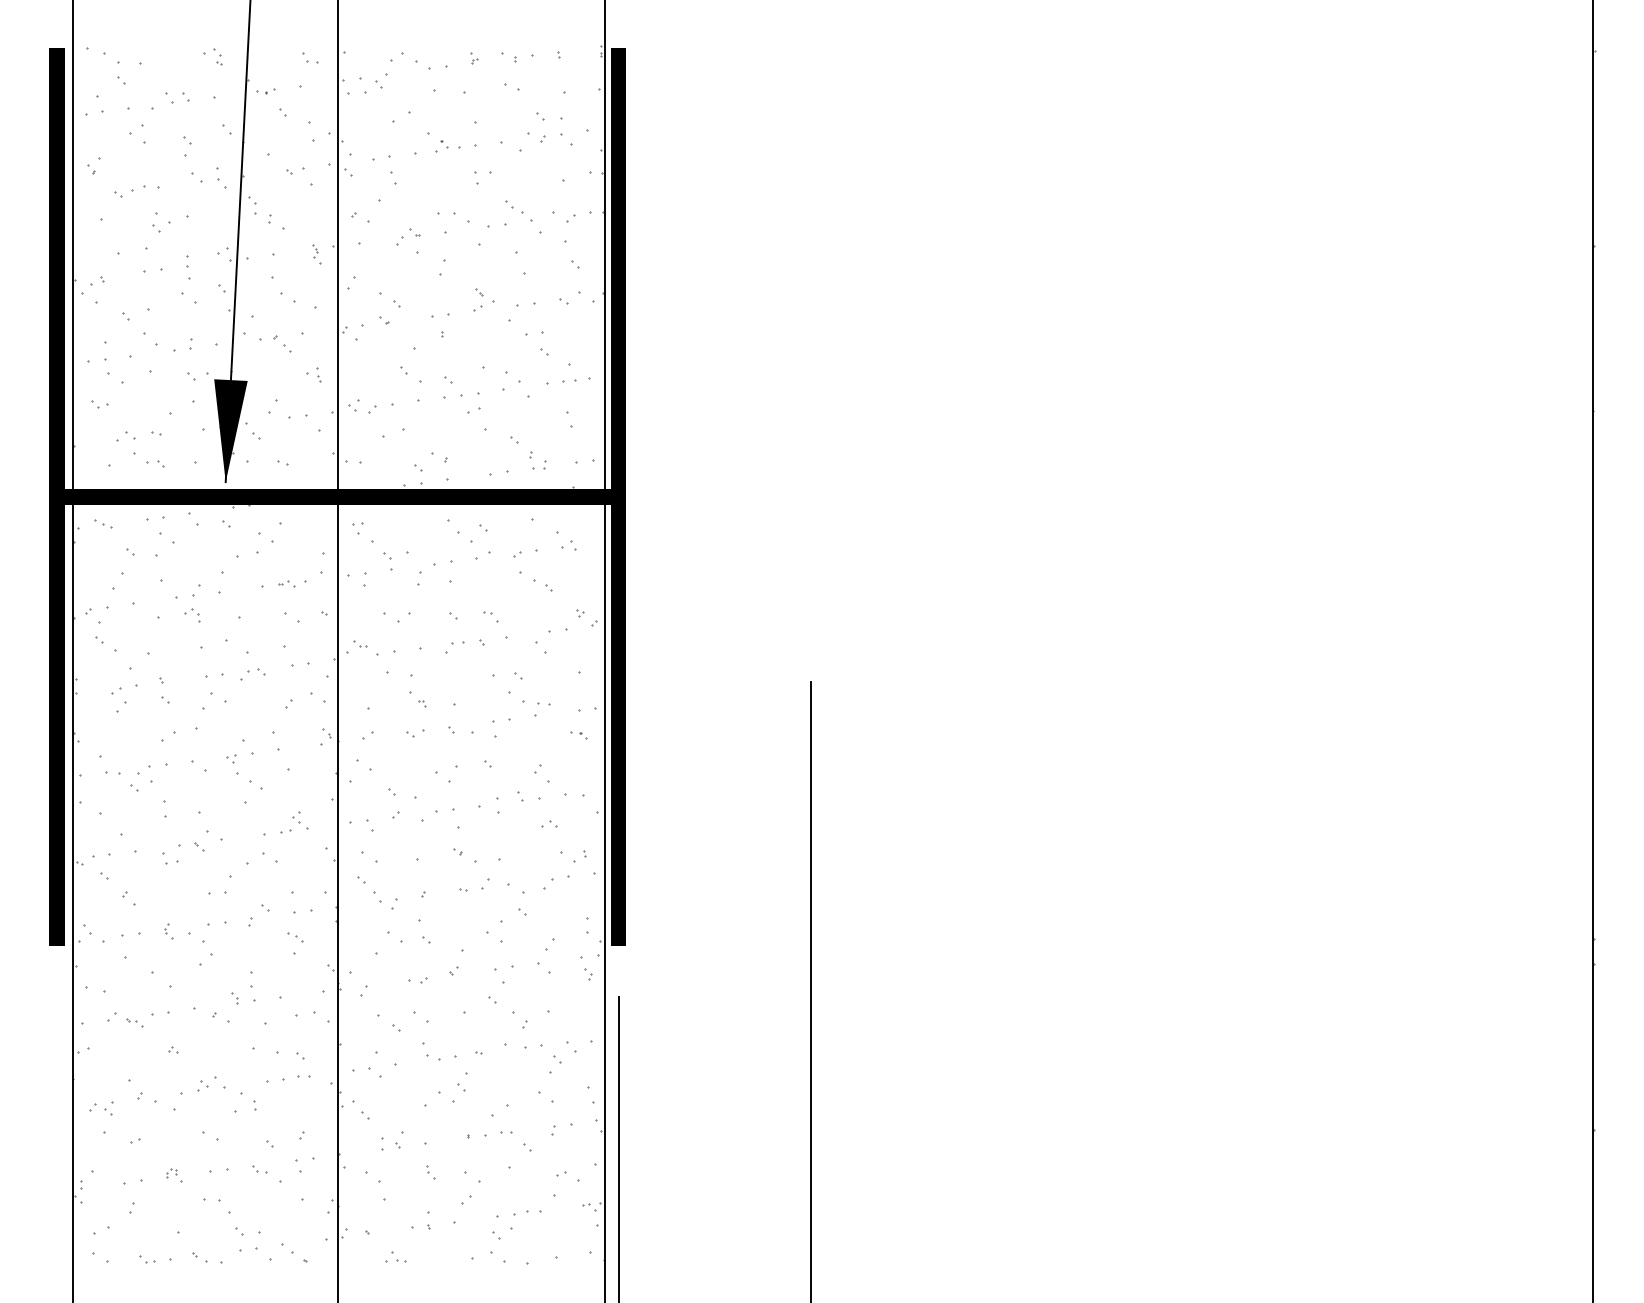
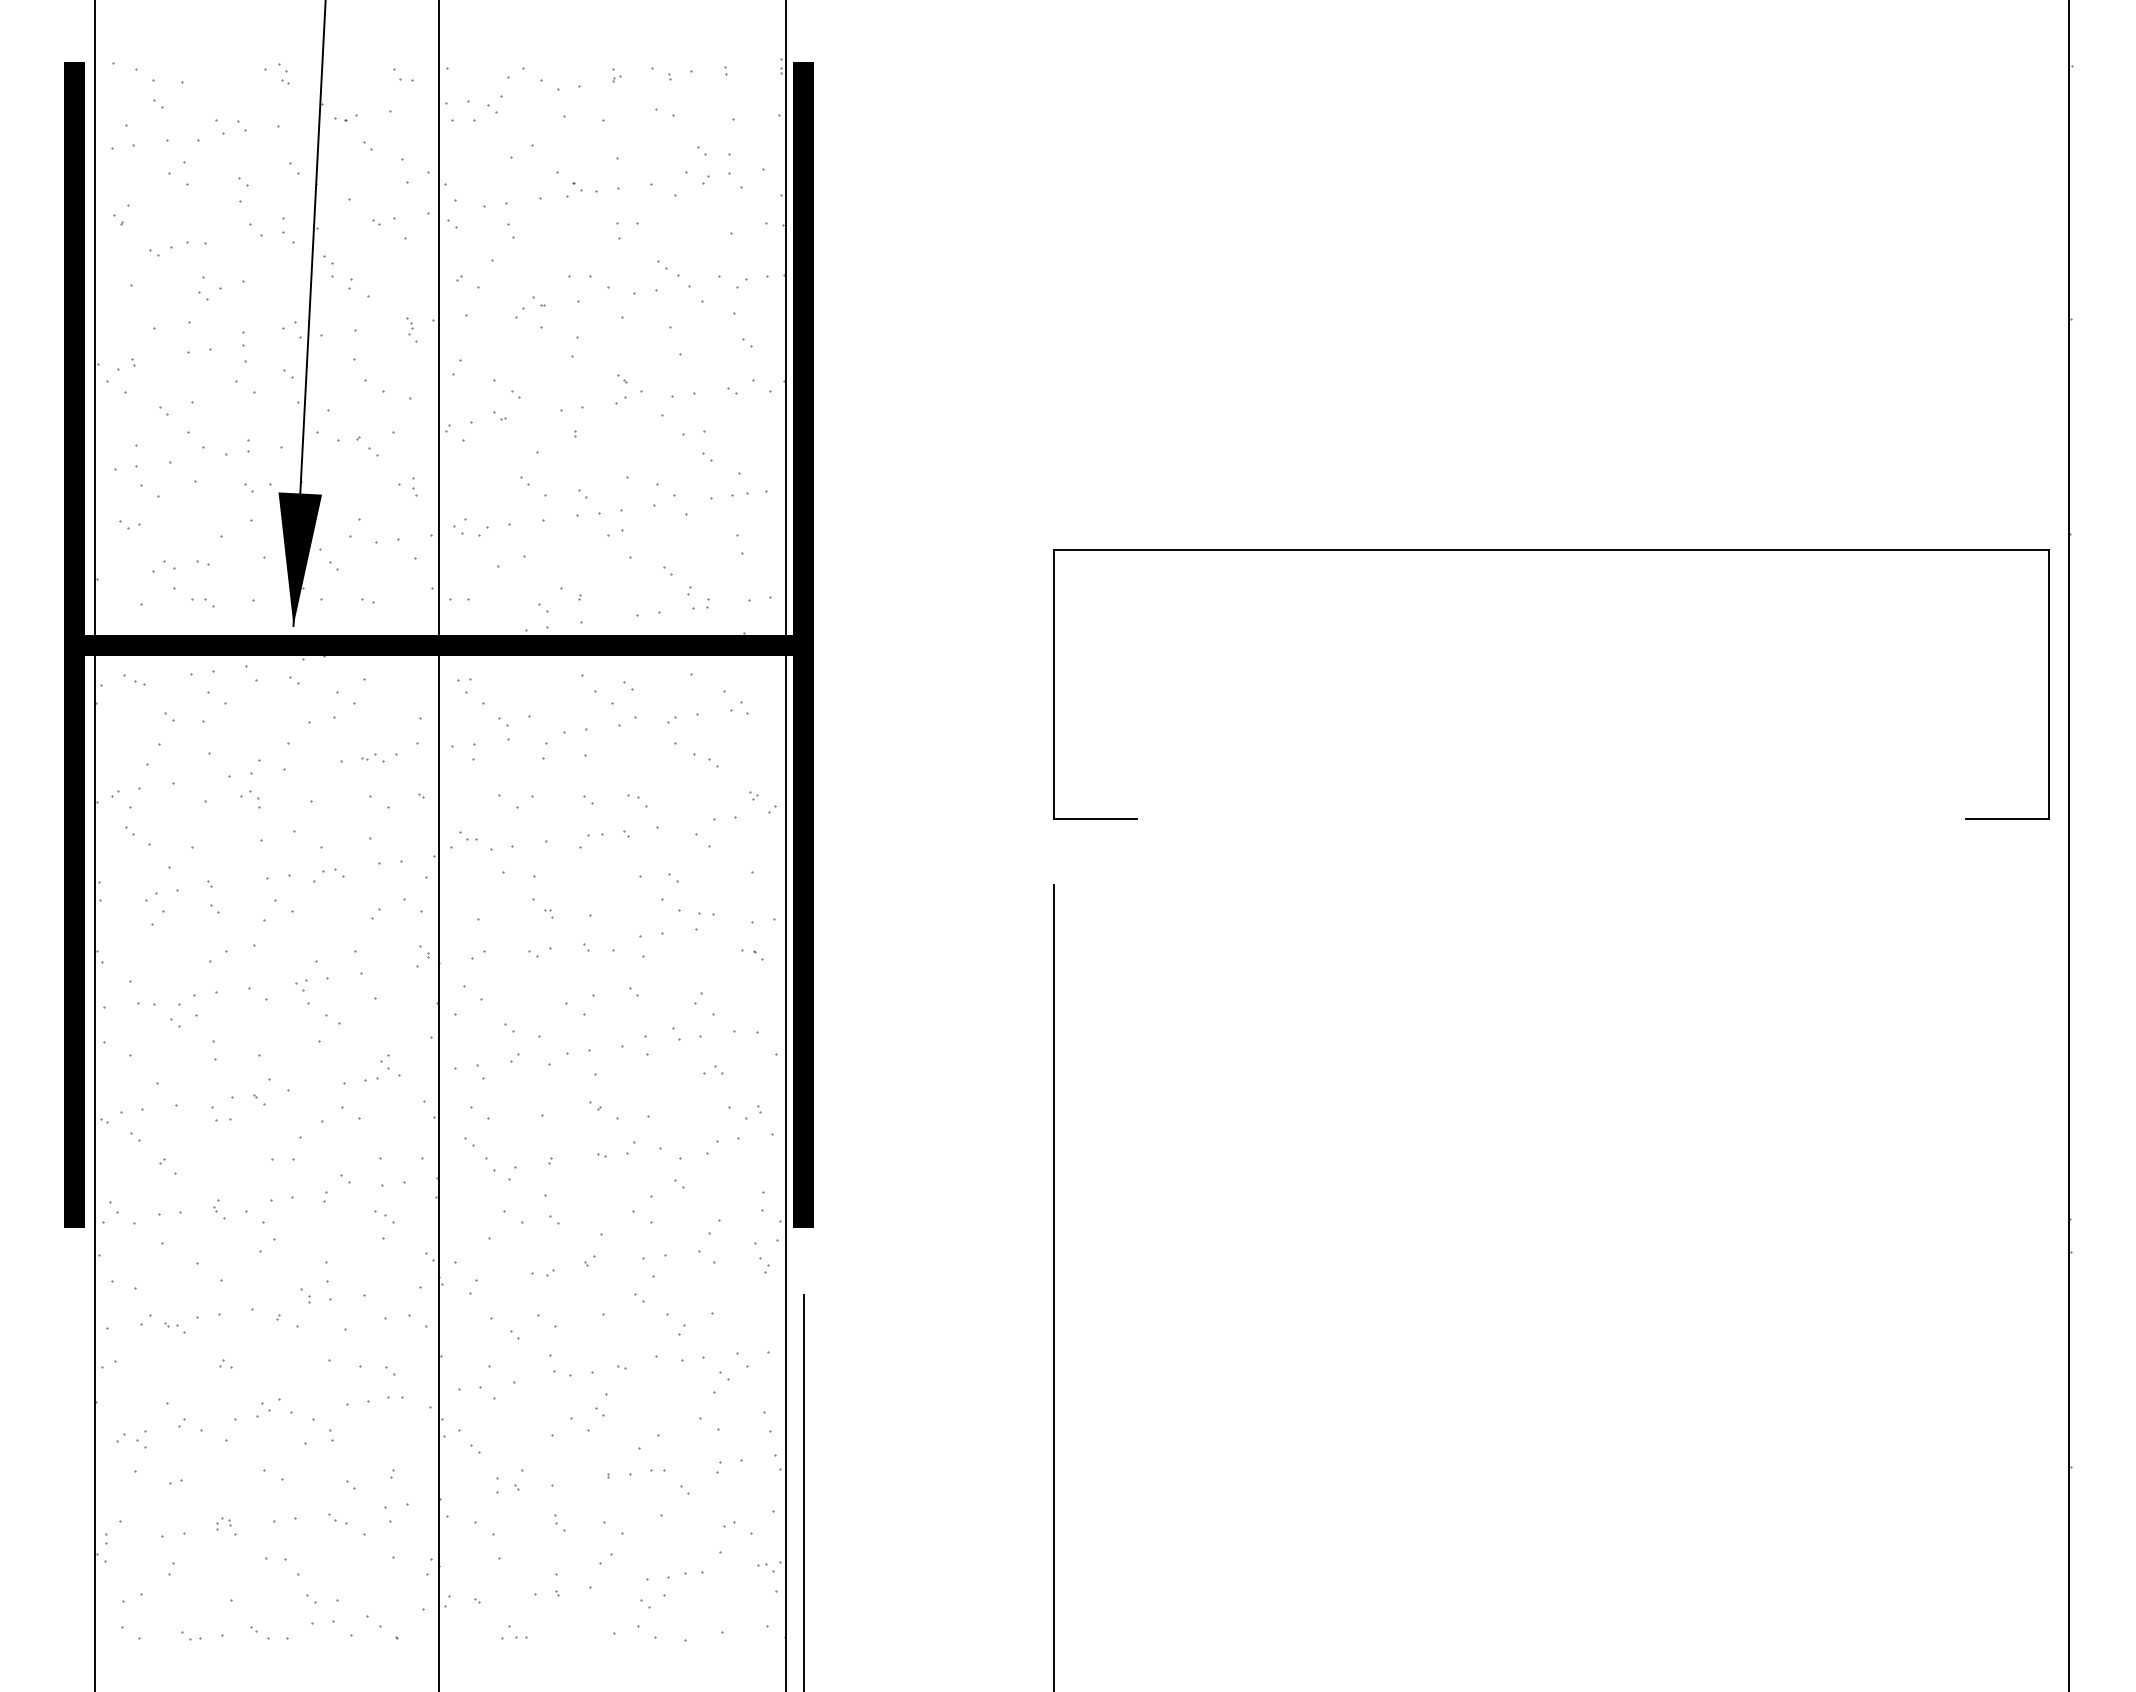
part: (1194, 423) -> (1551, 550), added

